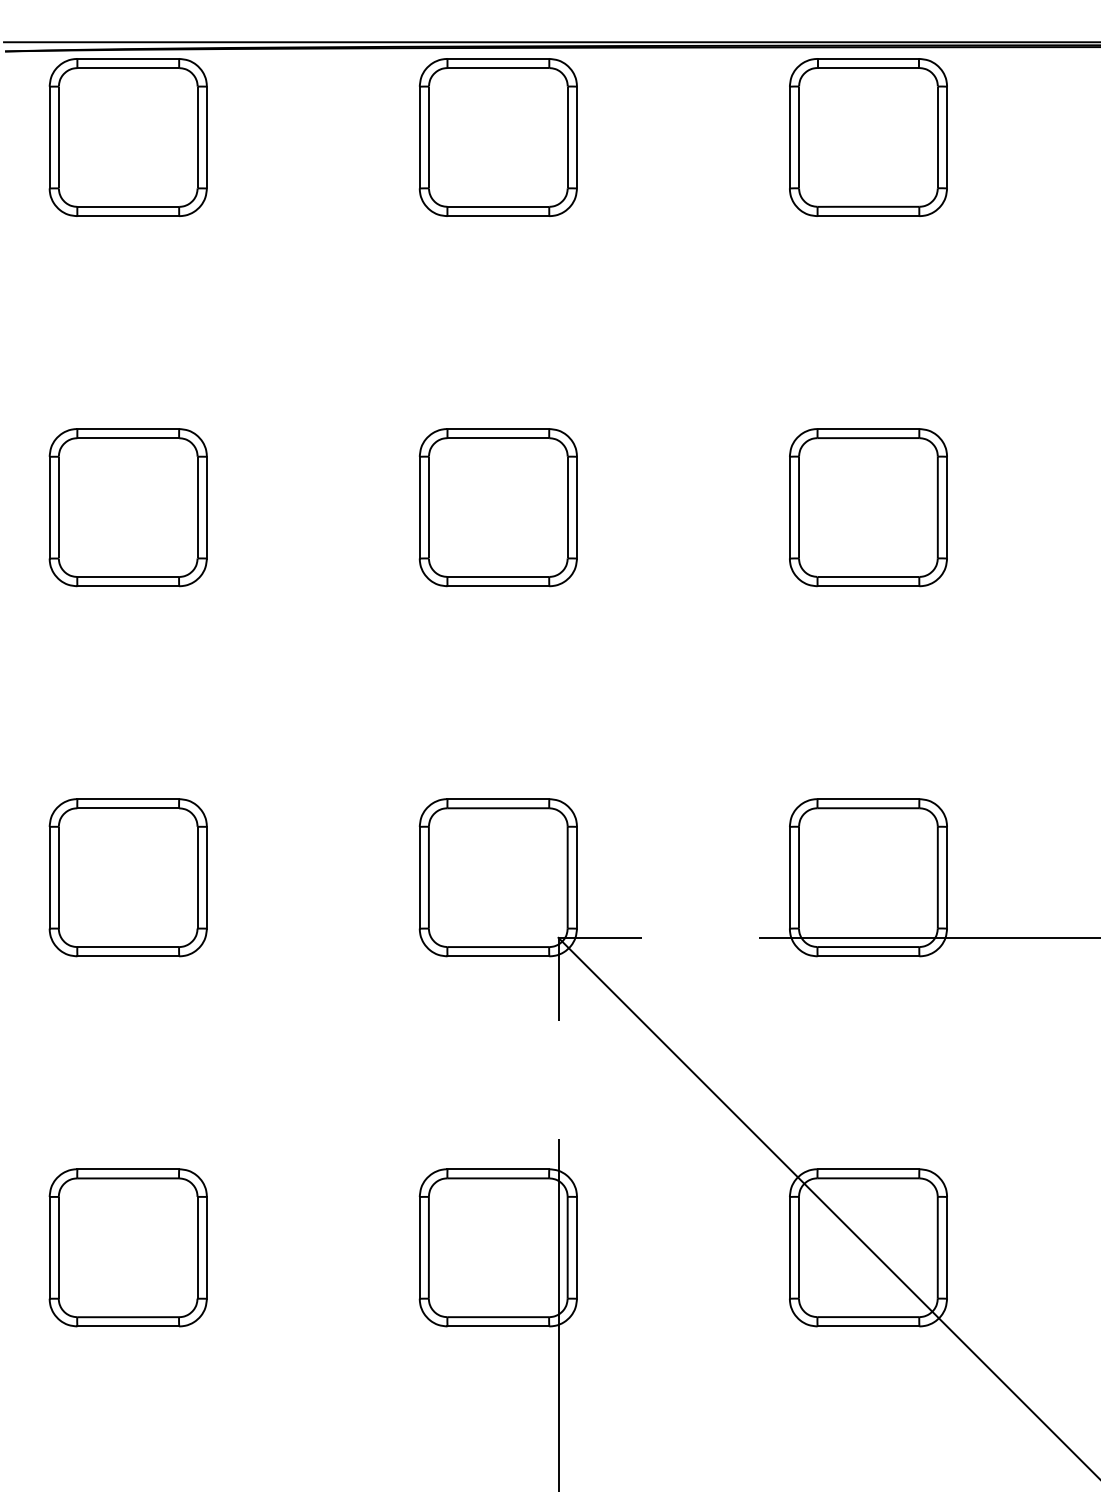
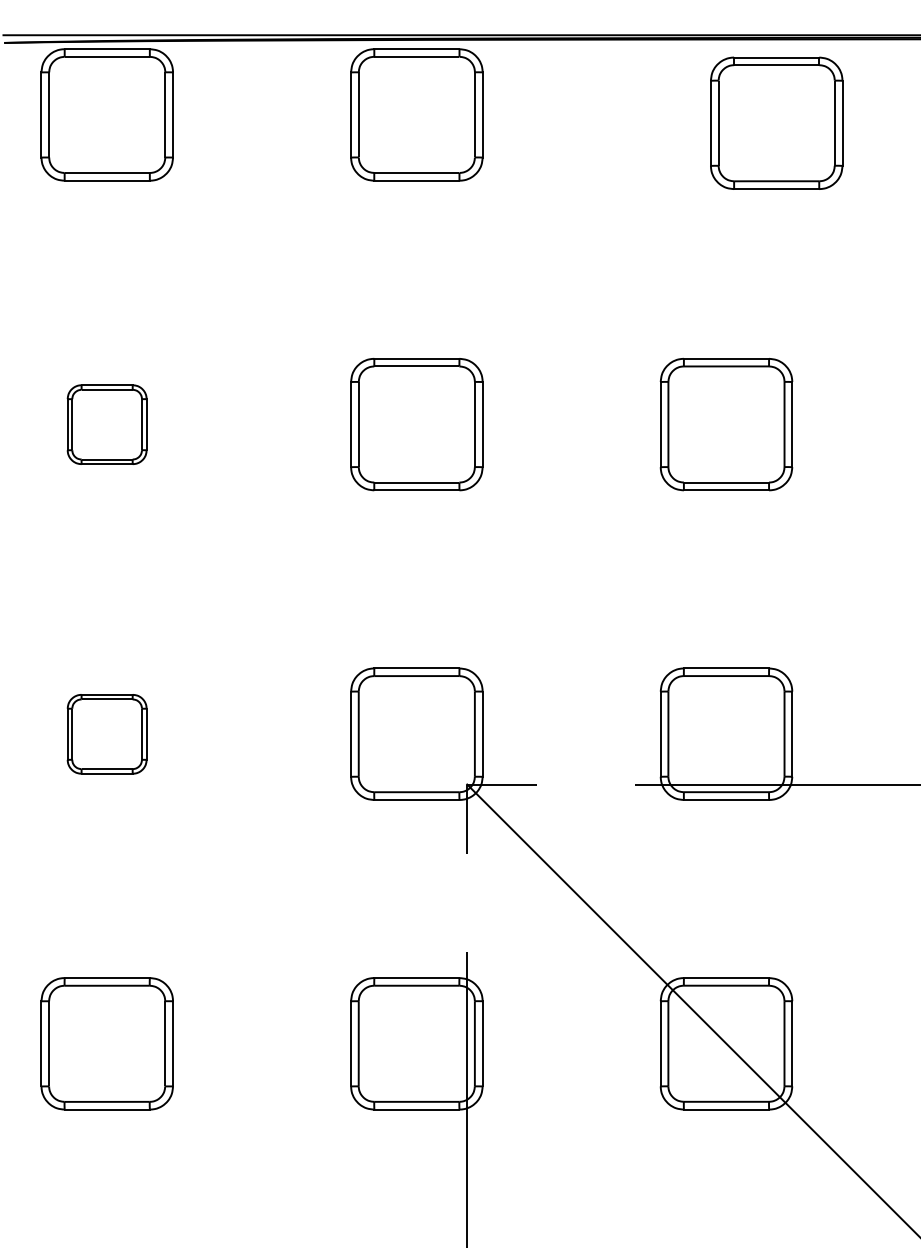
part: (868, 137) -> (776, 123), moved
part: (127, 507) -> (106, 424), size x0.6
part: (127, 877) -> (106, 734), size x0.6

